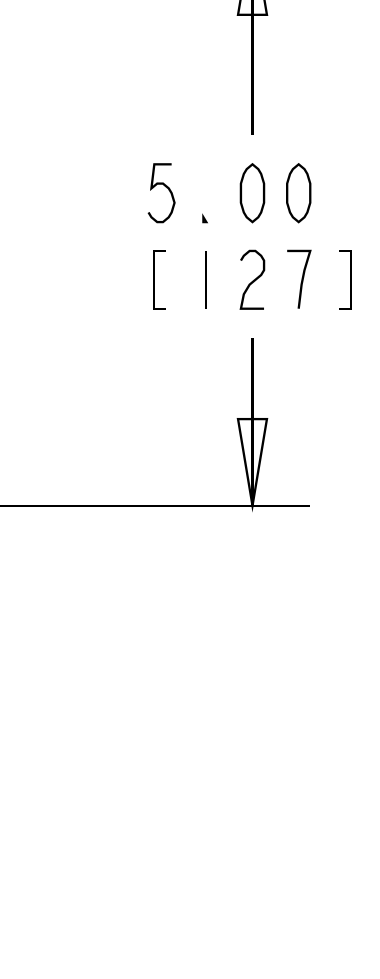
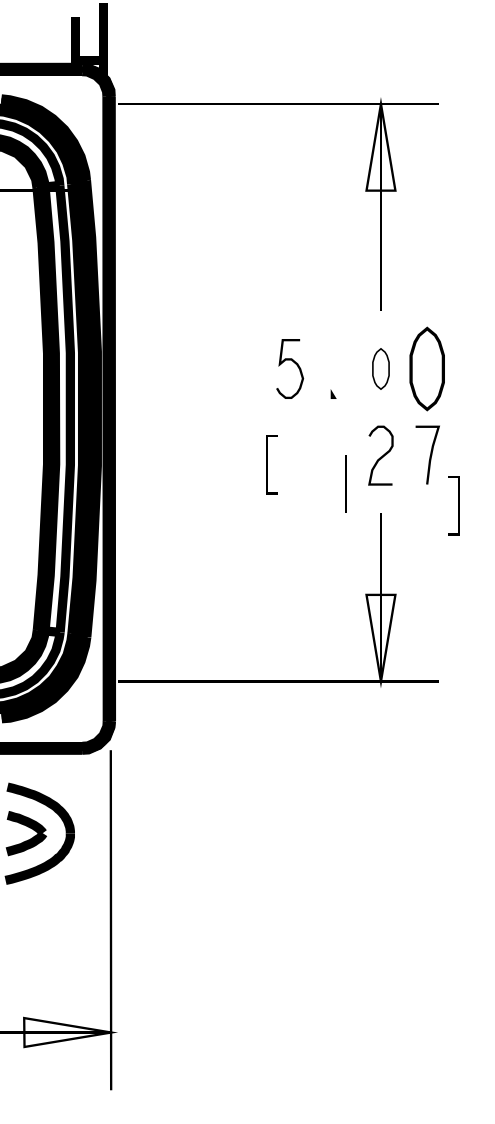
part: (252, 192) -> (380, 368), size x0.7
part: (298, 192) -> (426, 368), size x1.4
line: (155, 279) -> (267, 464), moved
line: (206, 279) -> (345, 483), moved
line: (350, 279) -> (458, 505), moved

